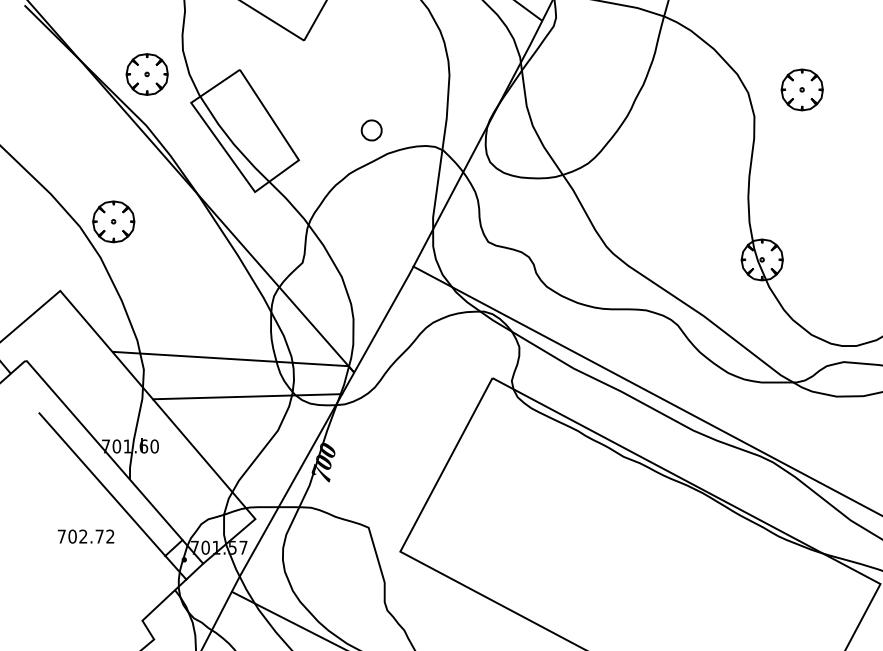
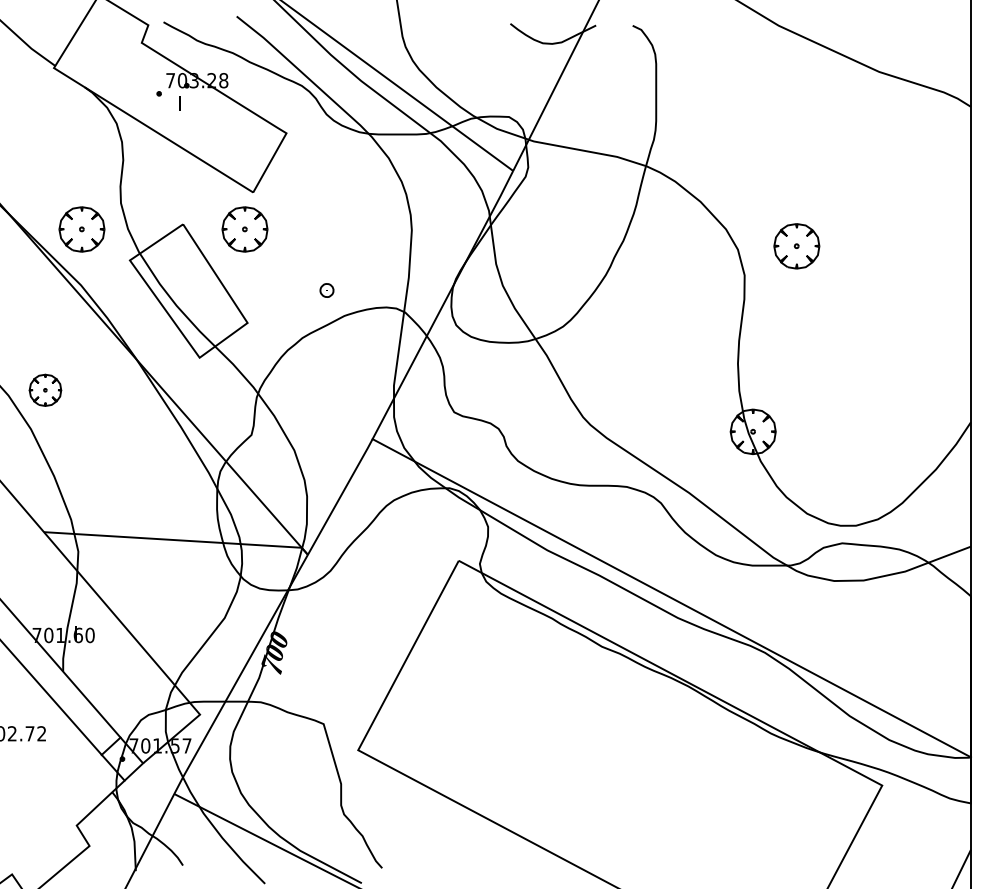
part: (296, 74) -> (244, 229), added
part: (371, 130) -> (326, 290), size x0.6
part: (113, 222) -> (45, 390), size x0.7
line: (247, 396) -> (191, 580), removed

